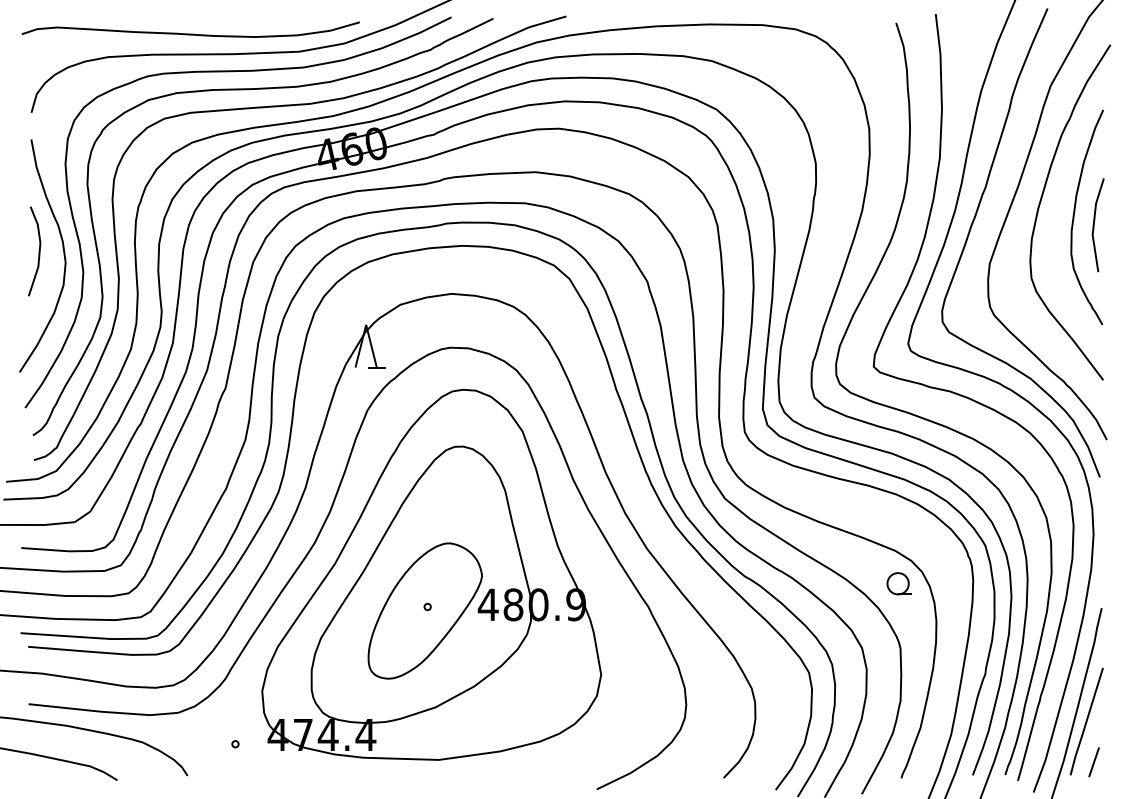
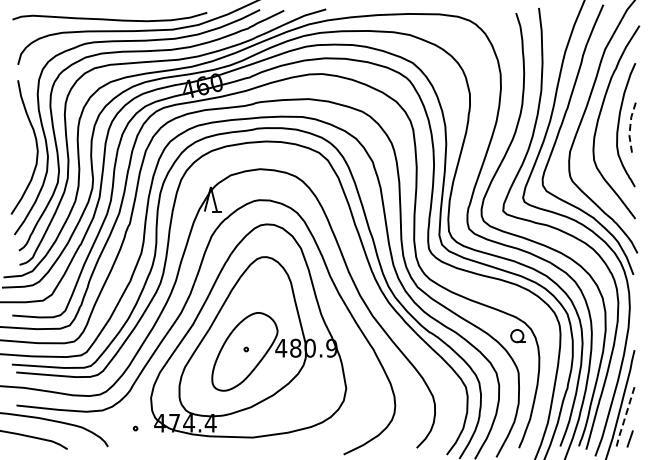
line: (1092, 225) -> (629, 129), solid -> dashed
line: (37, 252) -> (21, 145), removed
line: (1085, 723) -> (625, 416), solid -> dashed

